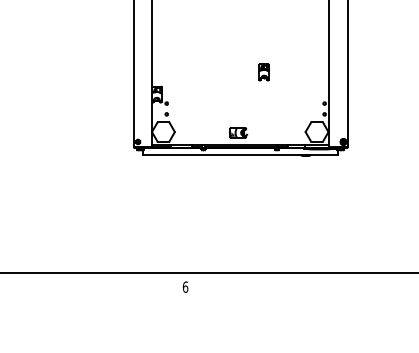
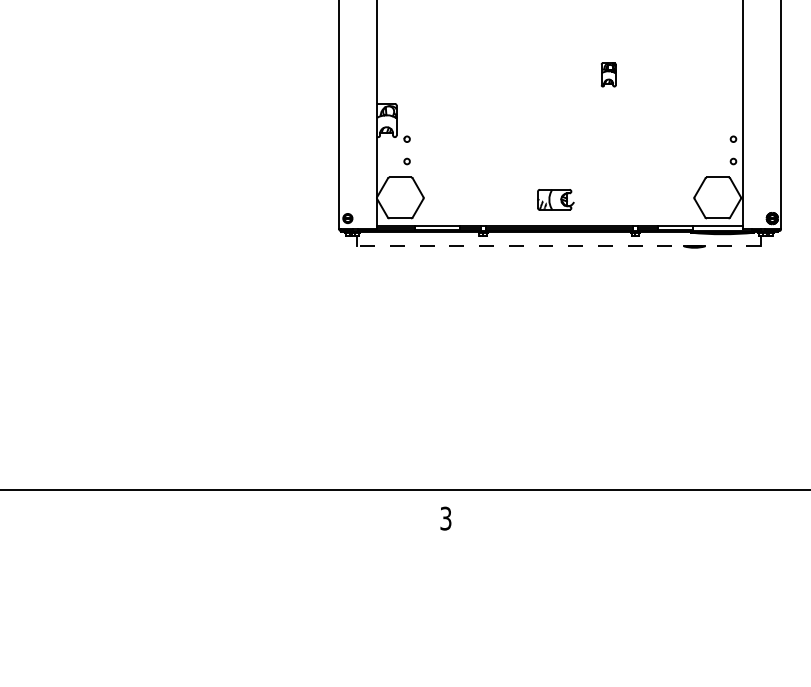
part: (264, 72) -> (609, 74), size x0.7
line: (240, 155) -> (559, 246), solid -> dashed
text: (185, 286) -> (445, 517), 6 -> 3

